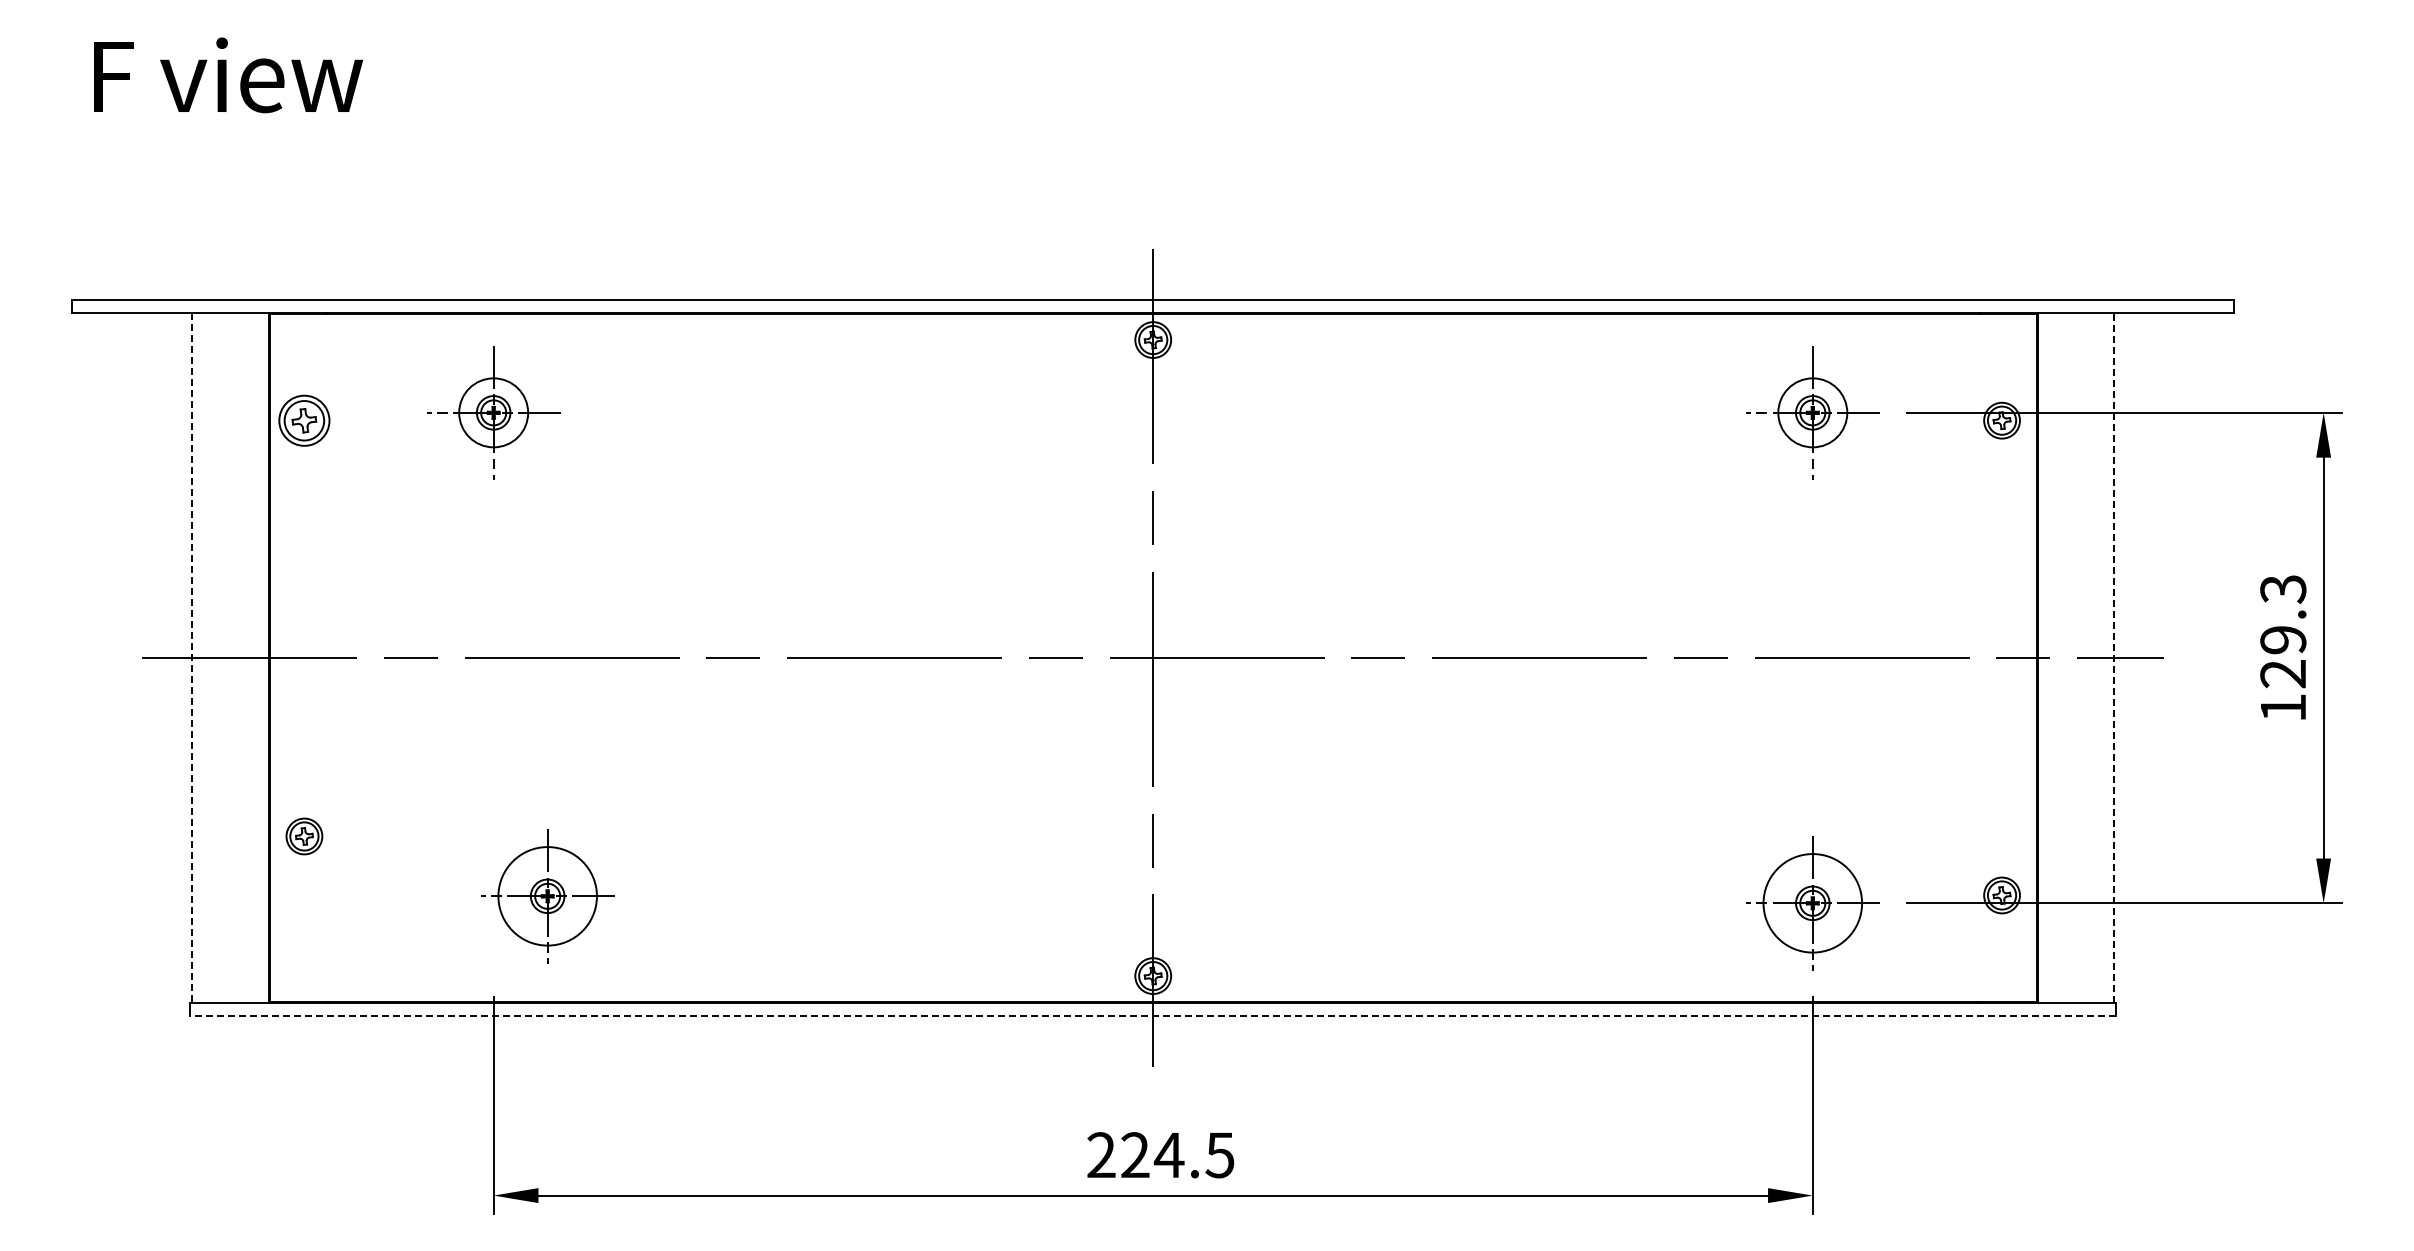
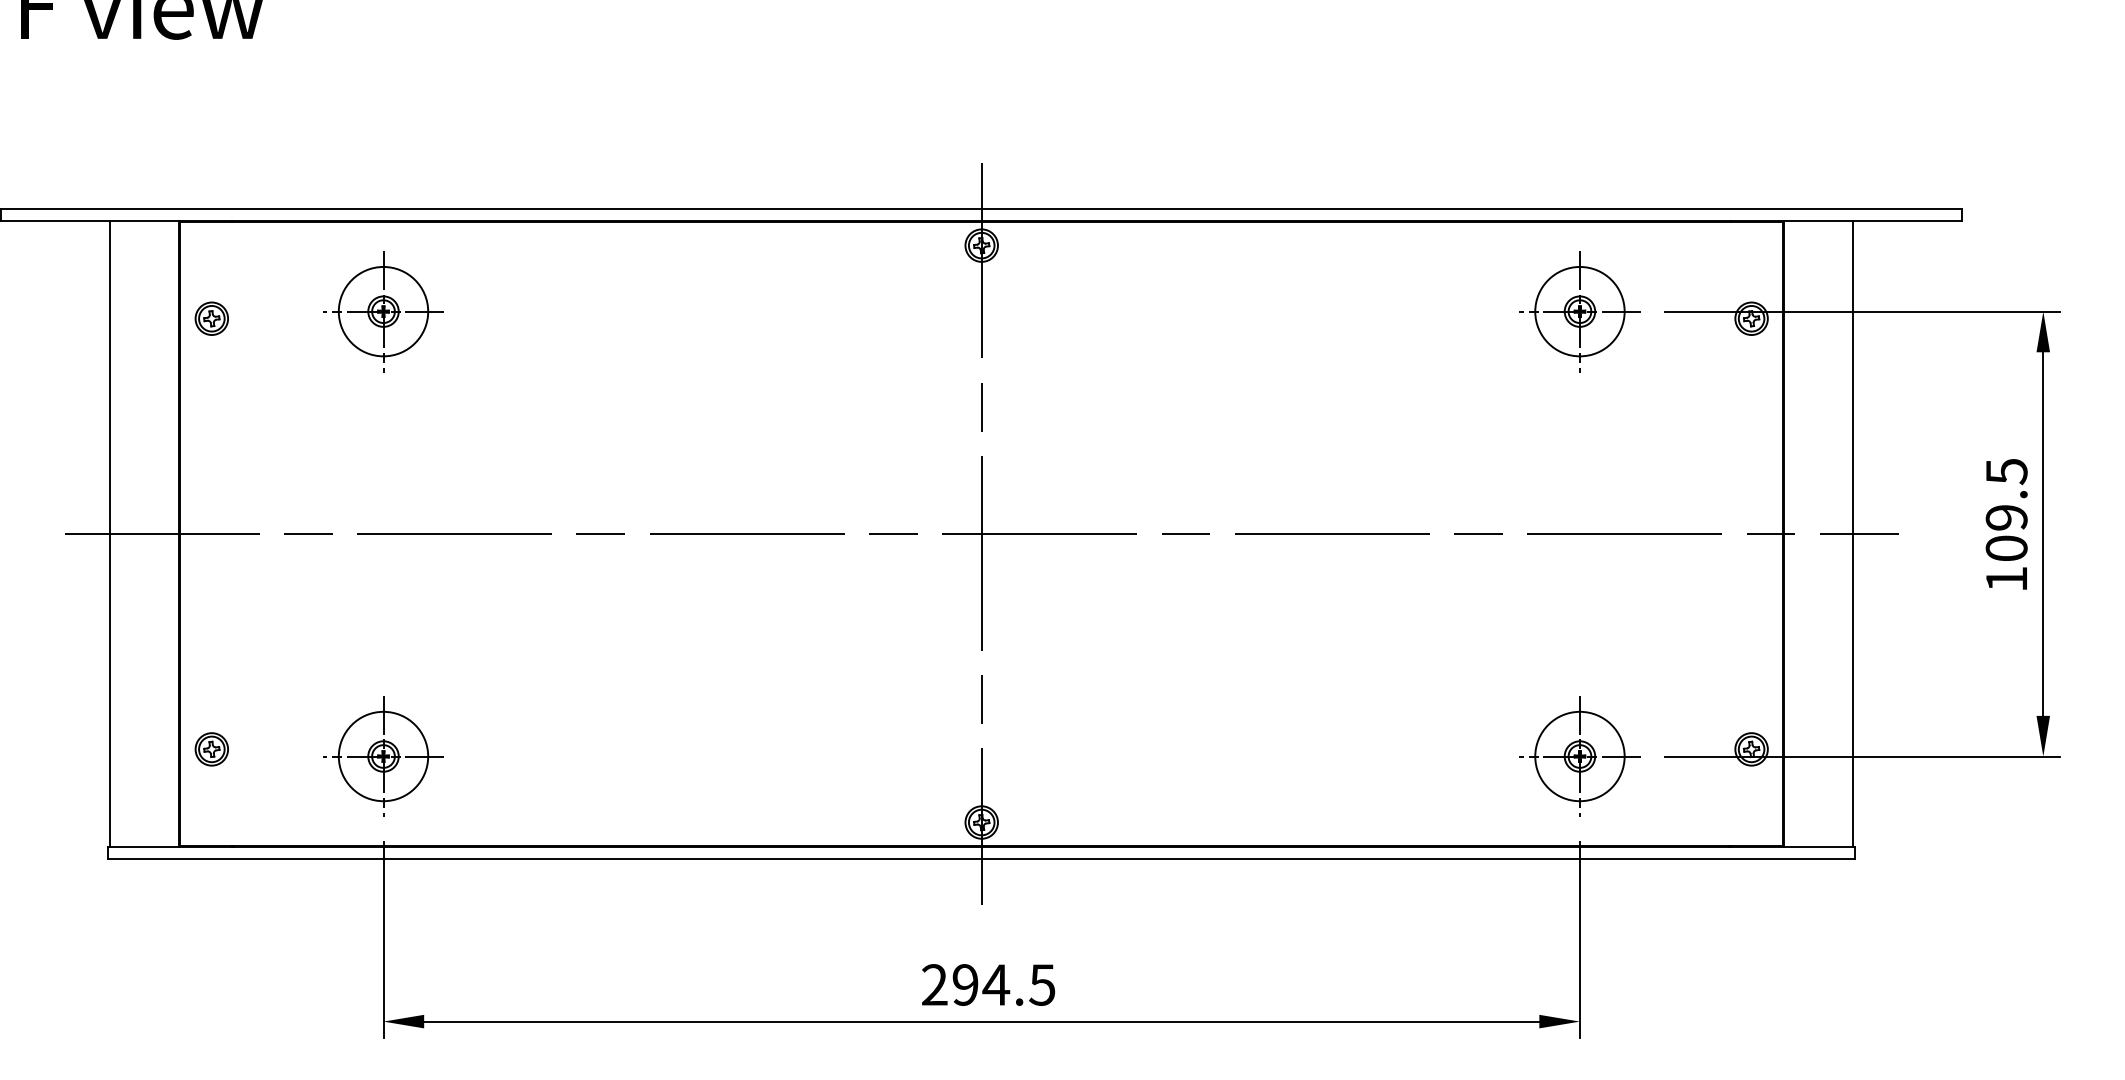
circle: (493, 412) -> (383, 311), size x1.43
circle: (1812, 412) -> (1579, 311), size x1.43
part: (304, 420) -> (211, 318), size x0.71
text: (2283, 631) -> (2006, 509), 129.3 -> 109.5
line: (192, 658) -> (110, 534), dashed -> solid
line: (2114, 658) -> (1853, 534), dashed -> solid
part: (304, 836) -> (211, 749), moved
part: (547, 896) -> (383, 756), moved
line: (1152, 1016) -> (981, 859), dashed -> solid
text: (1135, 1155) -> (965, 985), 224.5 -> 294.5

